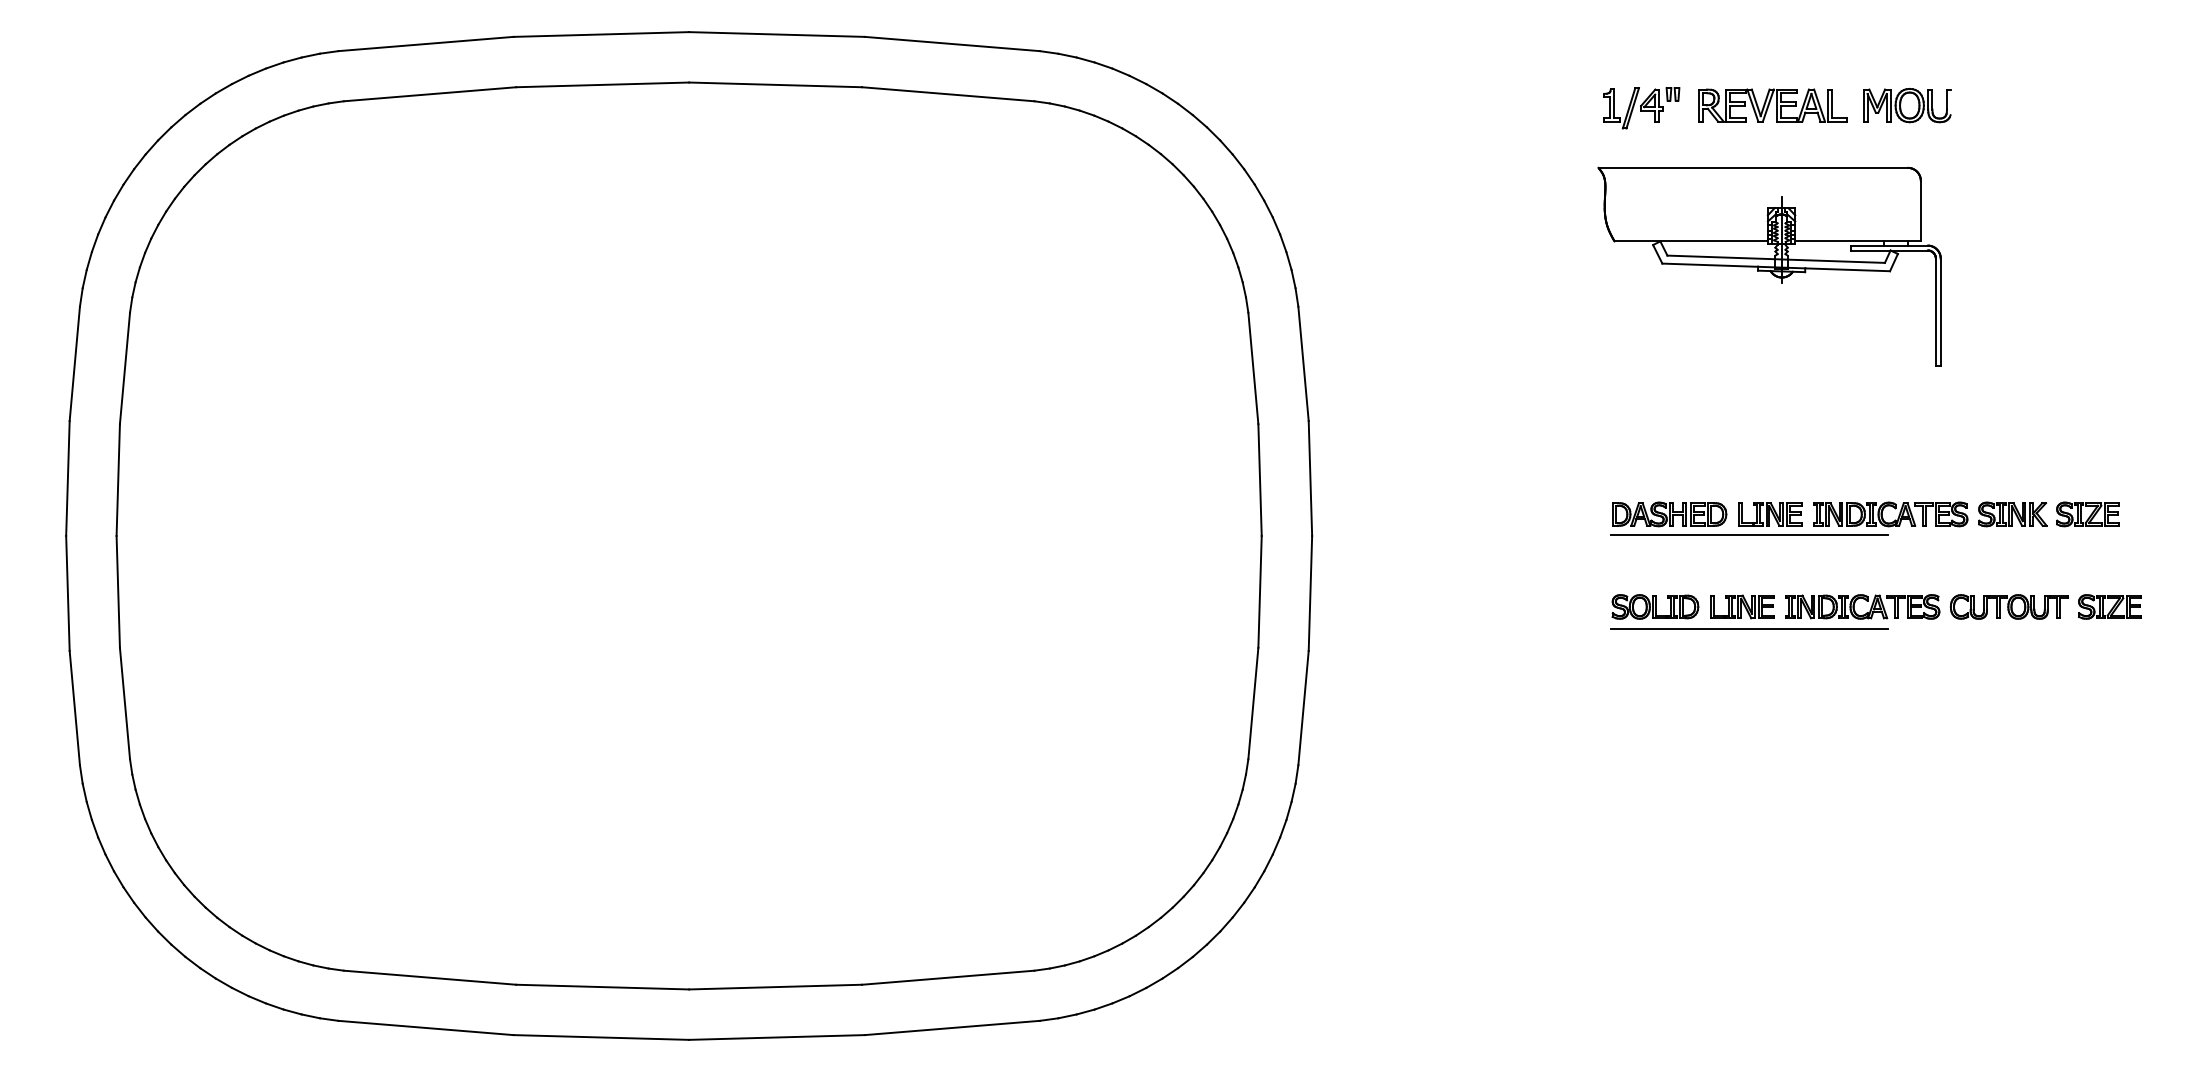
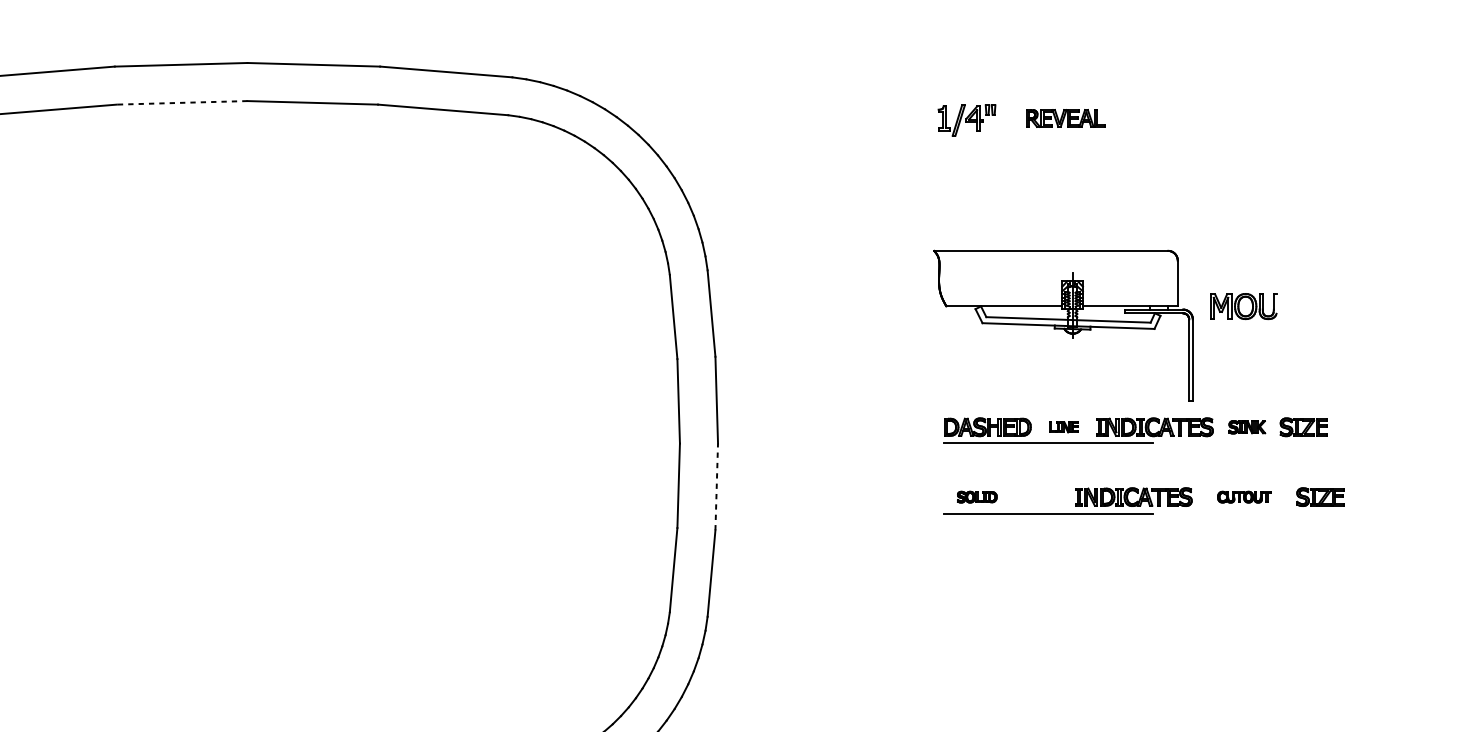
line: (602, 84) -> (182, 102), solid -> dashed
part: (1772, 105) -> (1065, 118), size x0.7
part: (1907, 105) -> (1243, 306), moved
part: (1769, 266) -> (1063, 325), moved
part: (1770, 514) -> (1064, 427), size x0.6
part: (2012, 514) -> (1247, 427), size x0.7
line: (1310, 592) -> (716, 486), solid -> dashed
part: (1655, 606) -> (977, 496), size x0.6
part: (1742, 606) -> (1043, 496), removed
part: (2008, 606) -> (1243, 496), size x0.6

